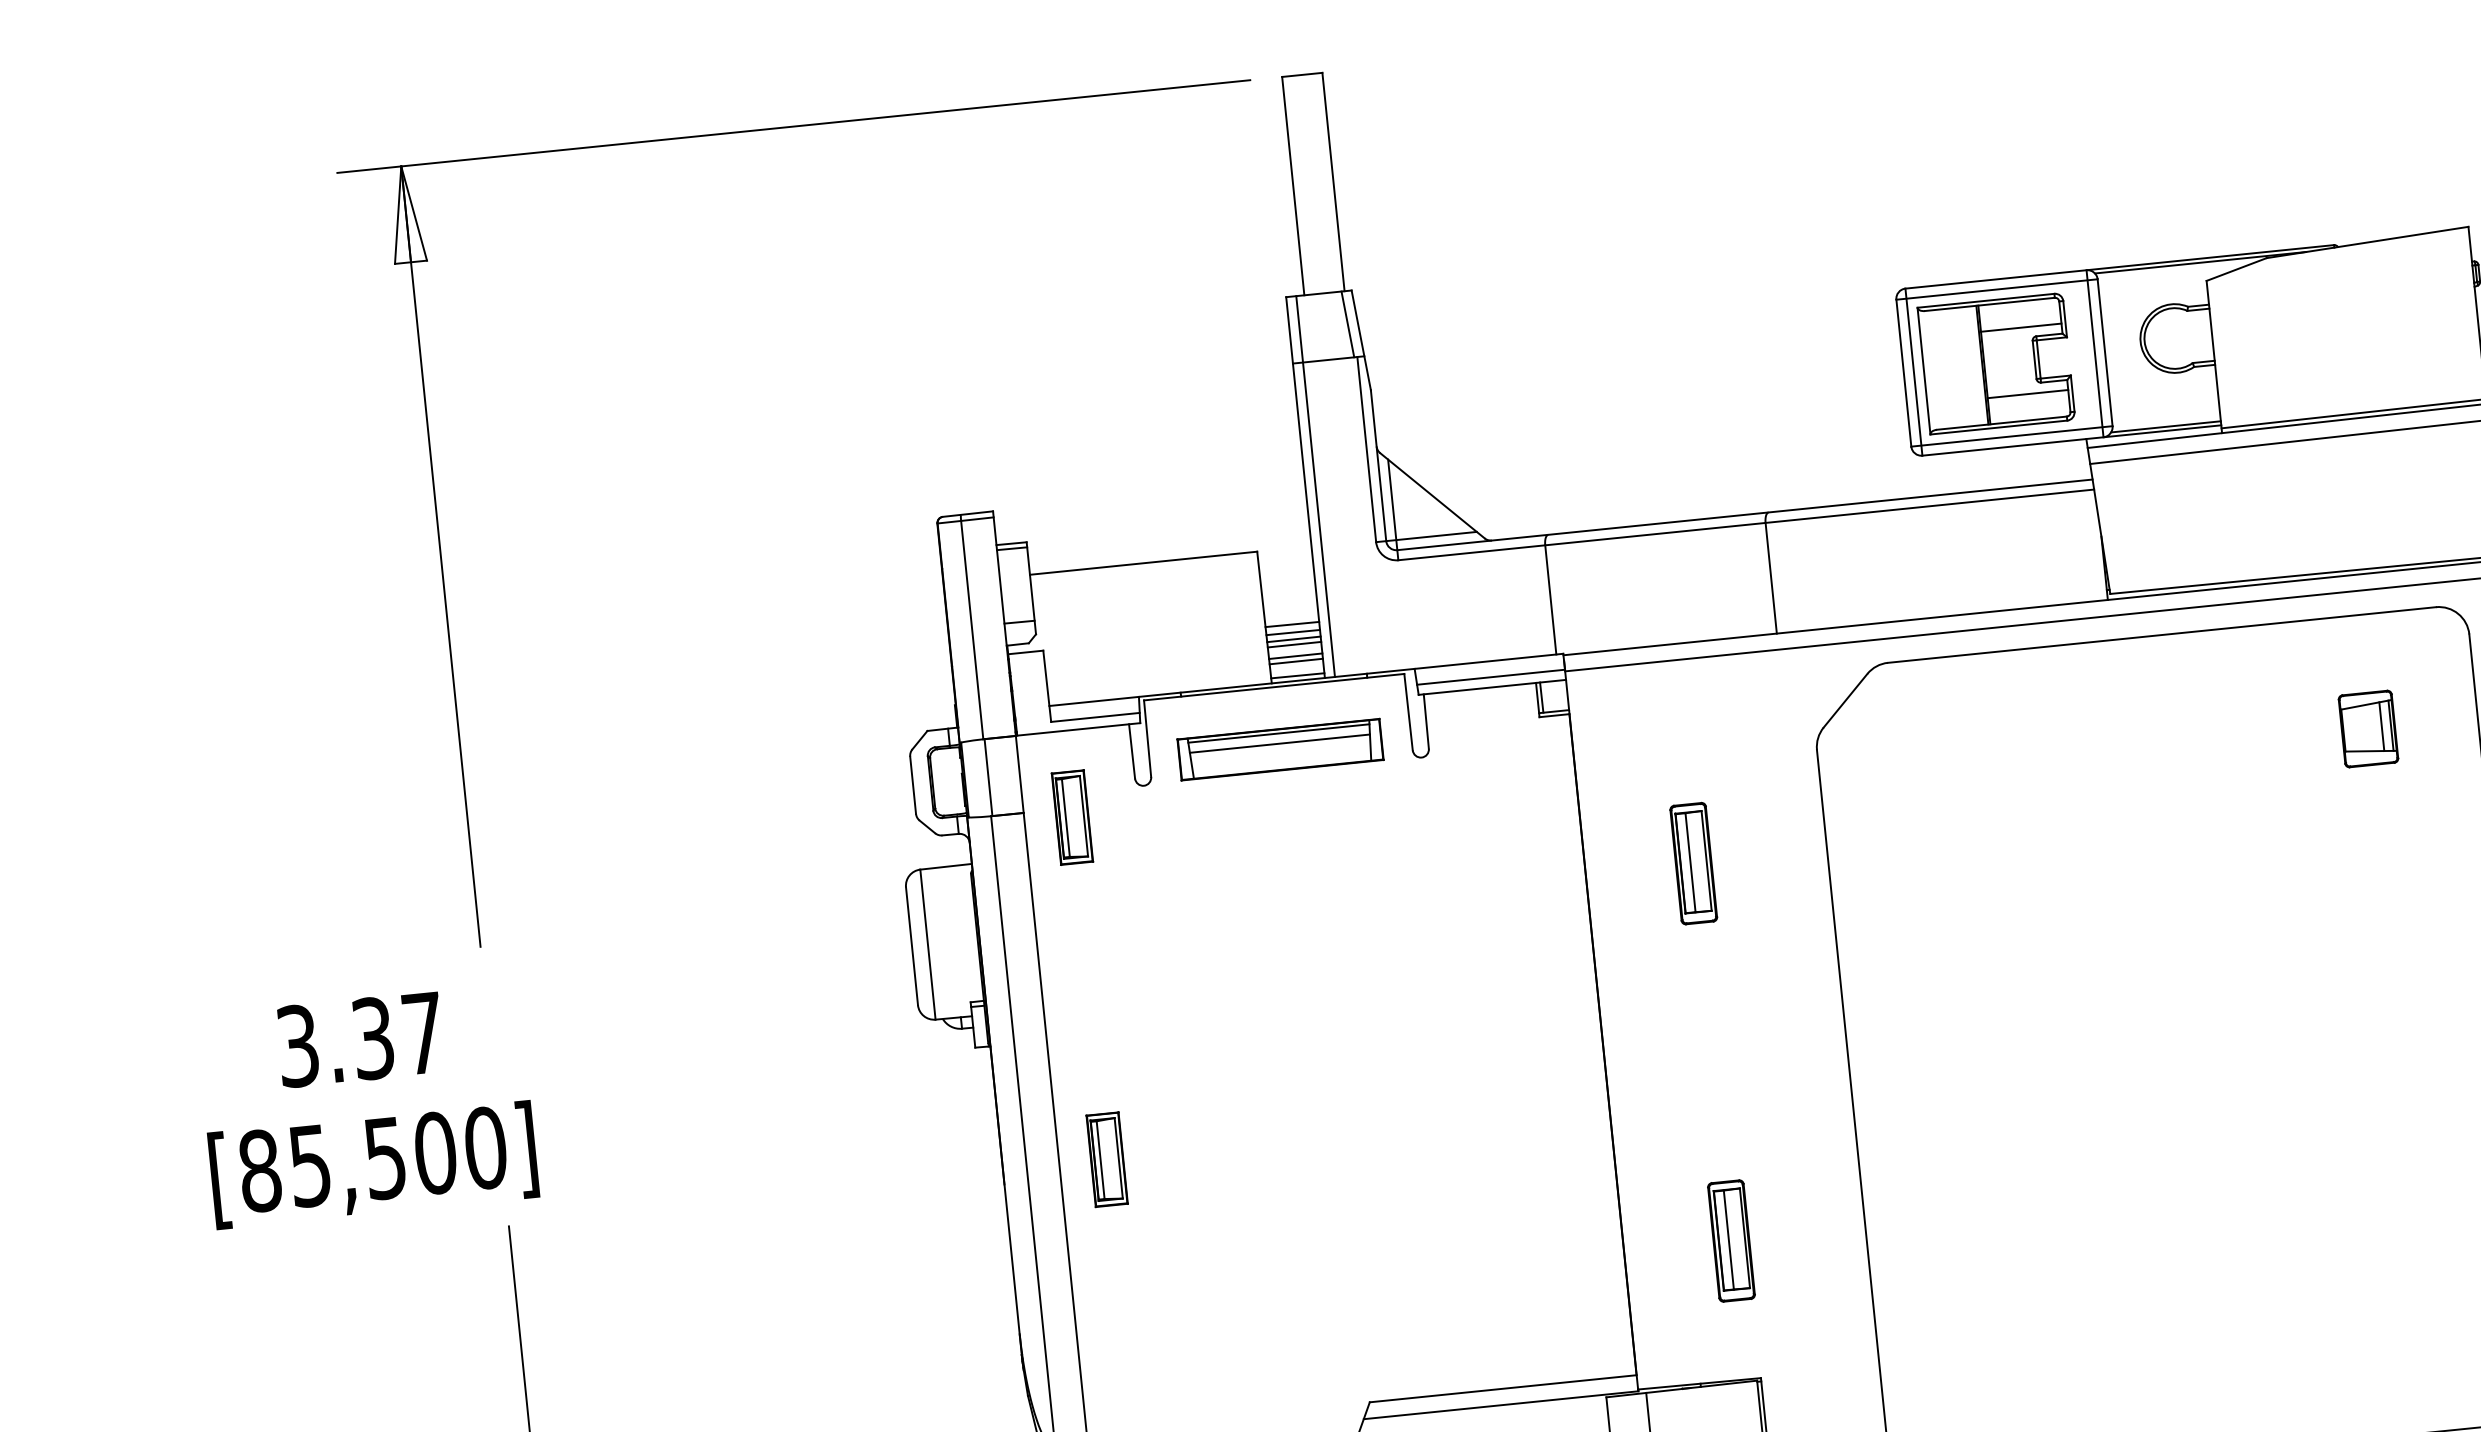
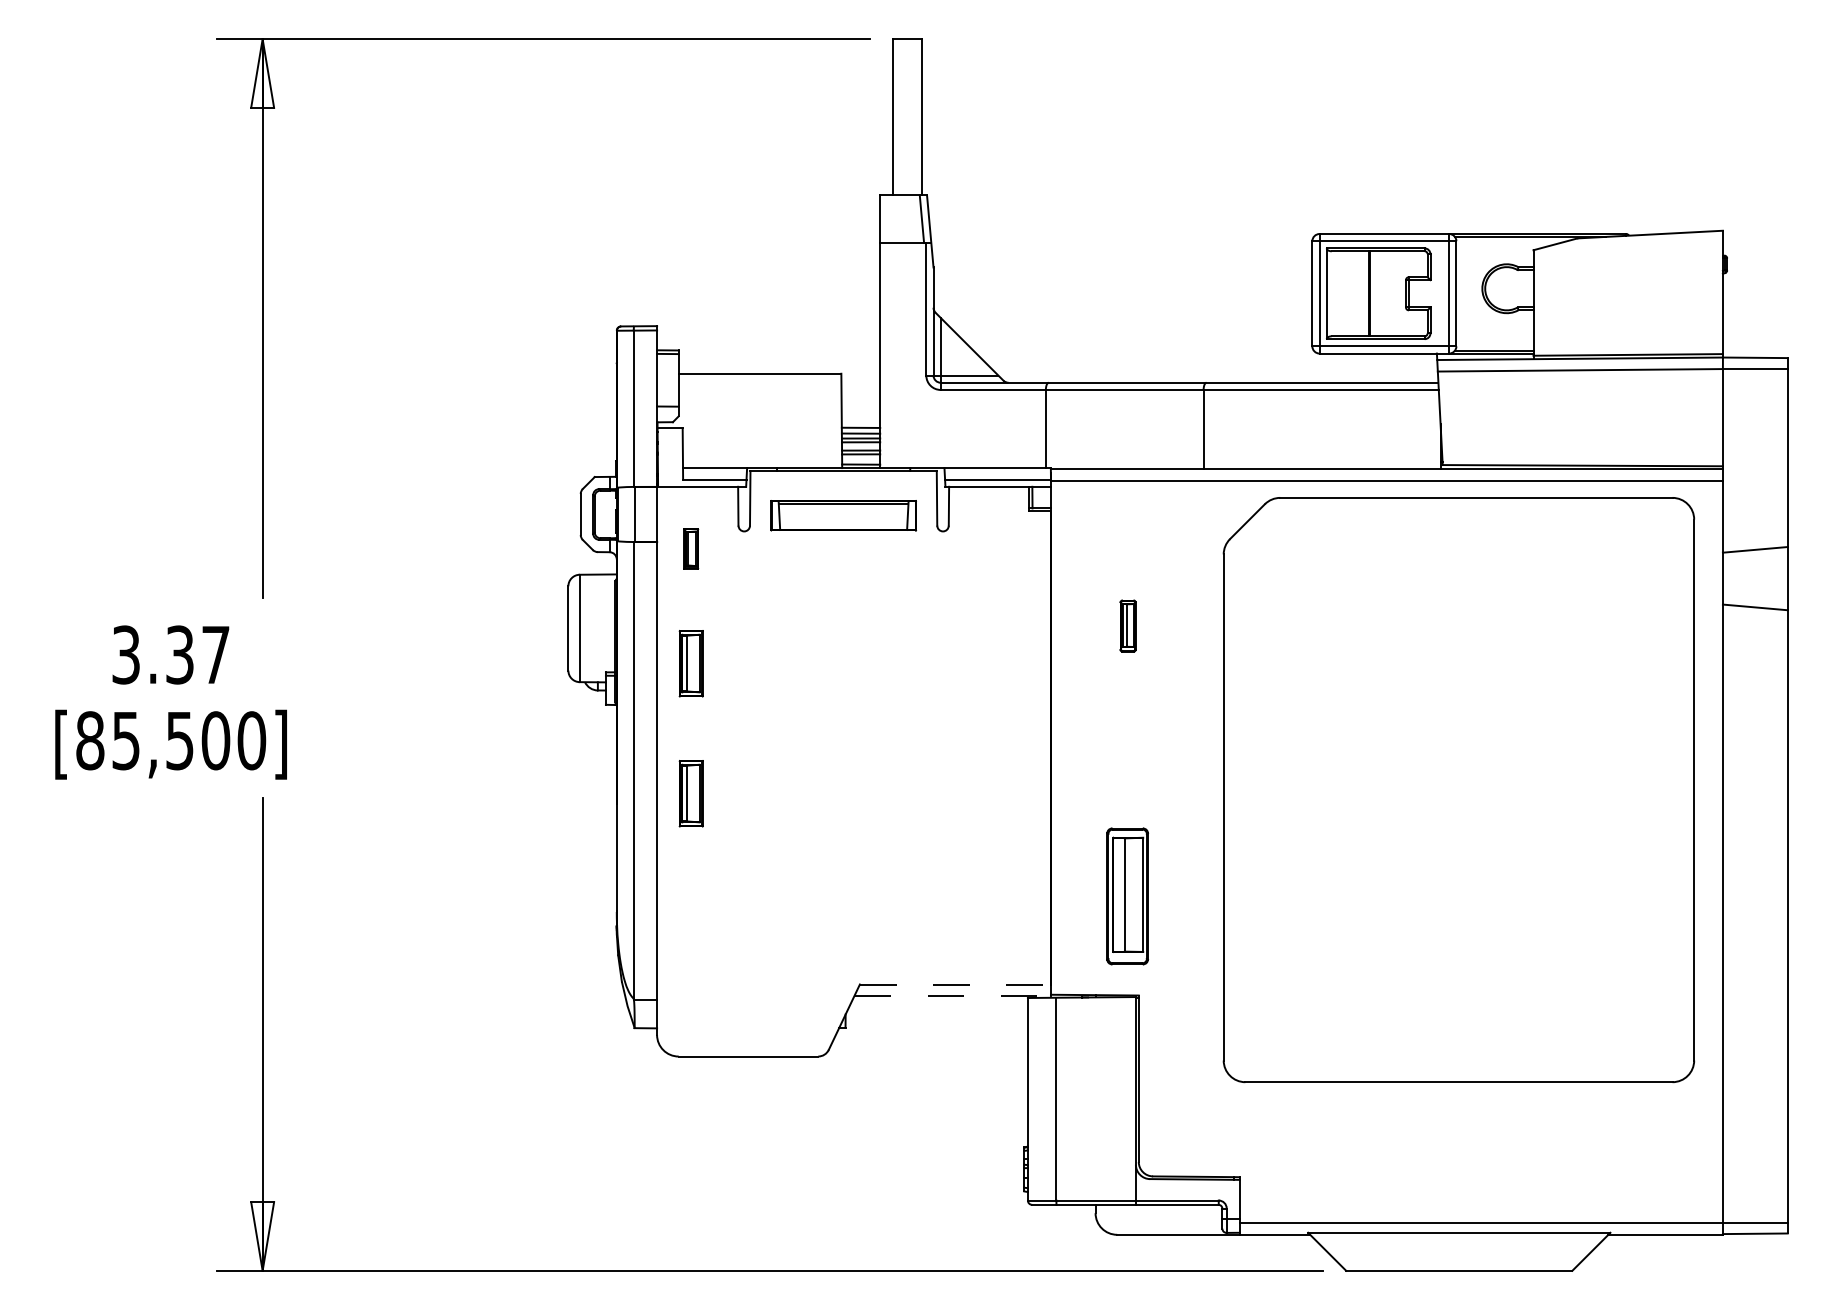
line: (2020, 328) -> (1398, 270), removed
line: (2027, 394) -> (1398, 317), removed
line: (1315, 486) -> (887, 331), removed
part: (2367, 729) -> (1615, 579), removed
line: (1279, 743) -> (843, 511), removed
part: (1071, 817) -> (690, 548), size x0.6
part: (1692, 862) -> (1127, 625), size x0.6
part: (1087, 977) -> (690, 663), added
part: (1730, 1239) -> (1127, 895), size x1.6
line: (1503, 1388) -> (955, 984), solid -> dashed
line: (1502, 1405) -> (953, 996), solid -> dashed

